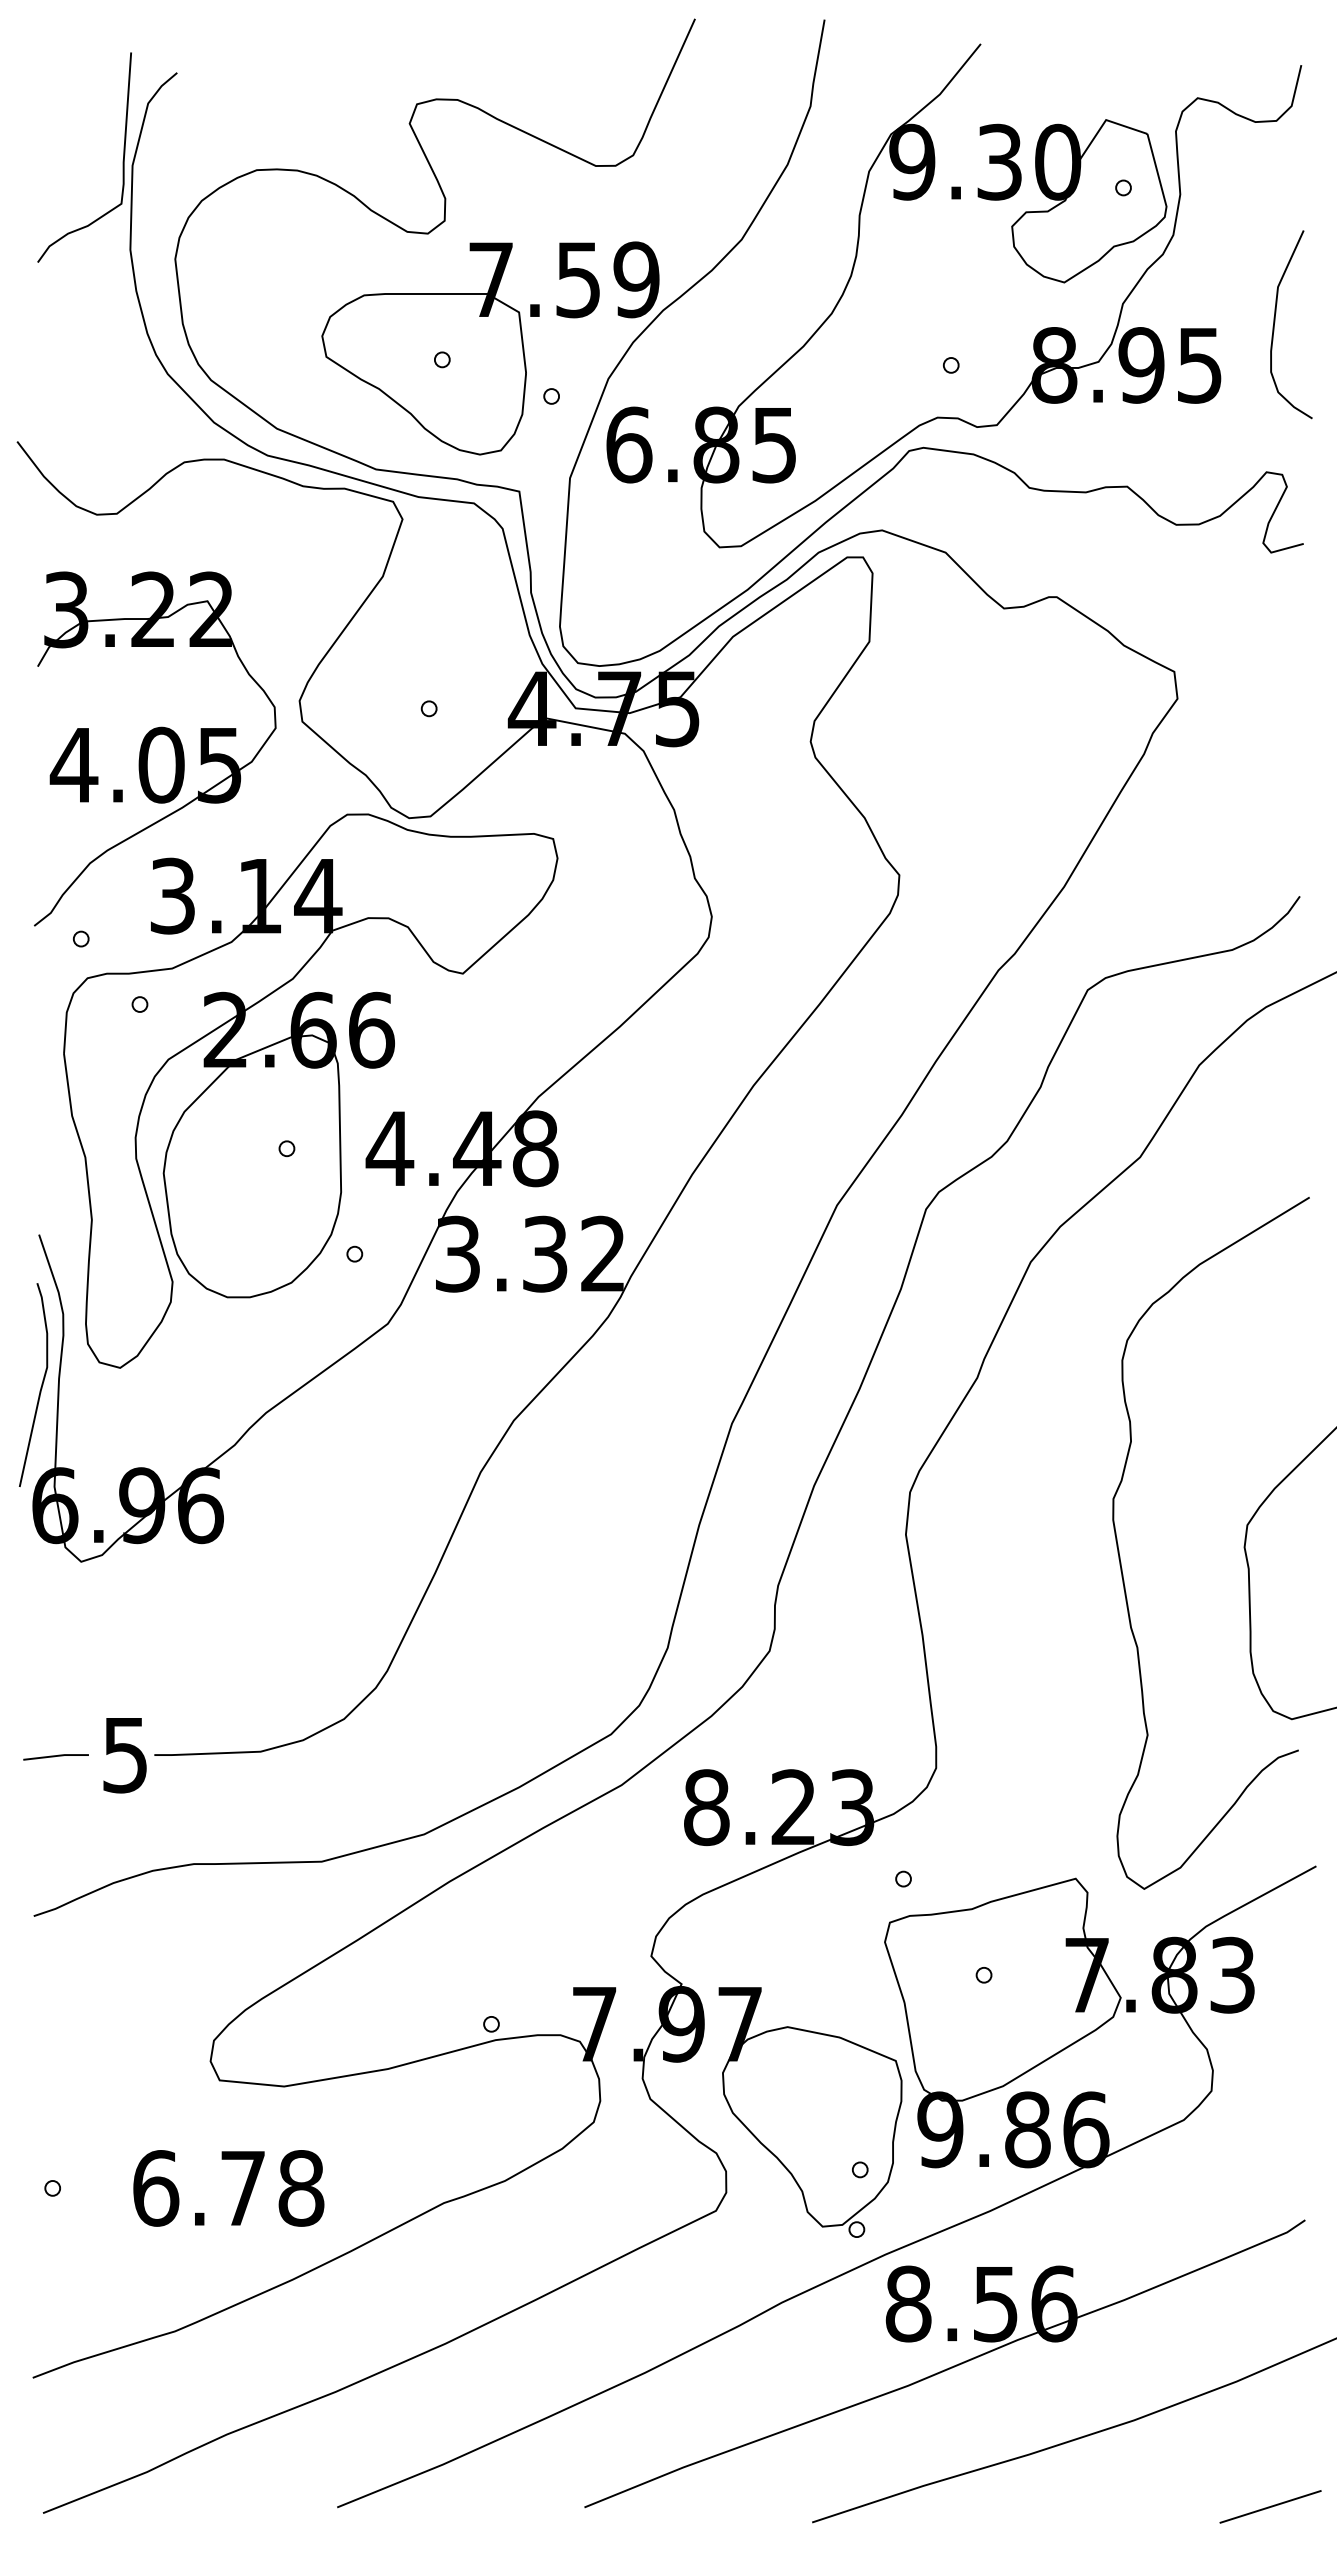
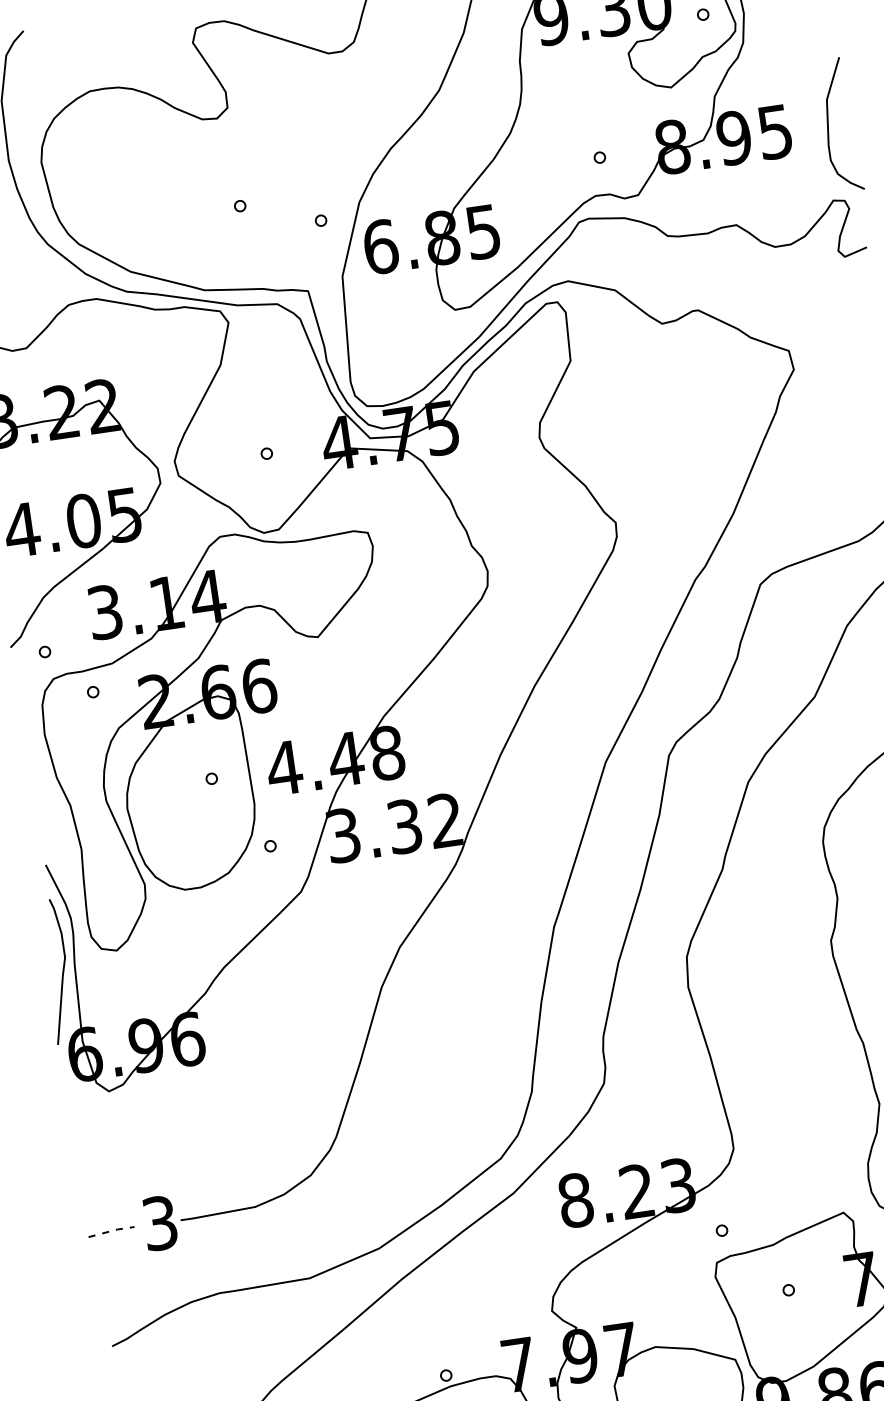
curve: (1275, 322) -> (828, 125), moved
part: (490, 348) -> (273, 193), removed
text: (125, 1754) -> (160, 1222), 5 -> 3
line: (56, 1755) -> (111, 1230), solid -> dashed

